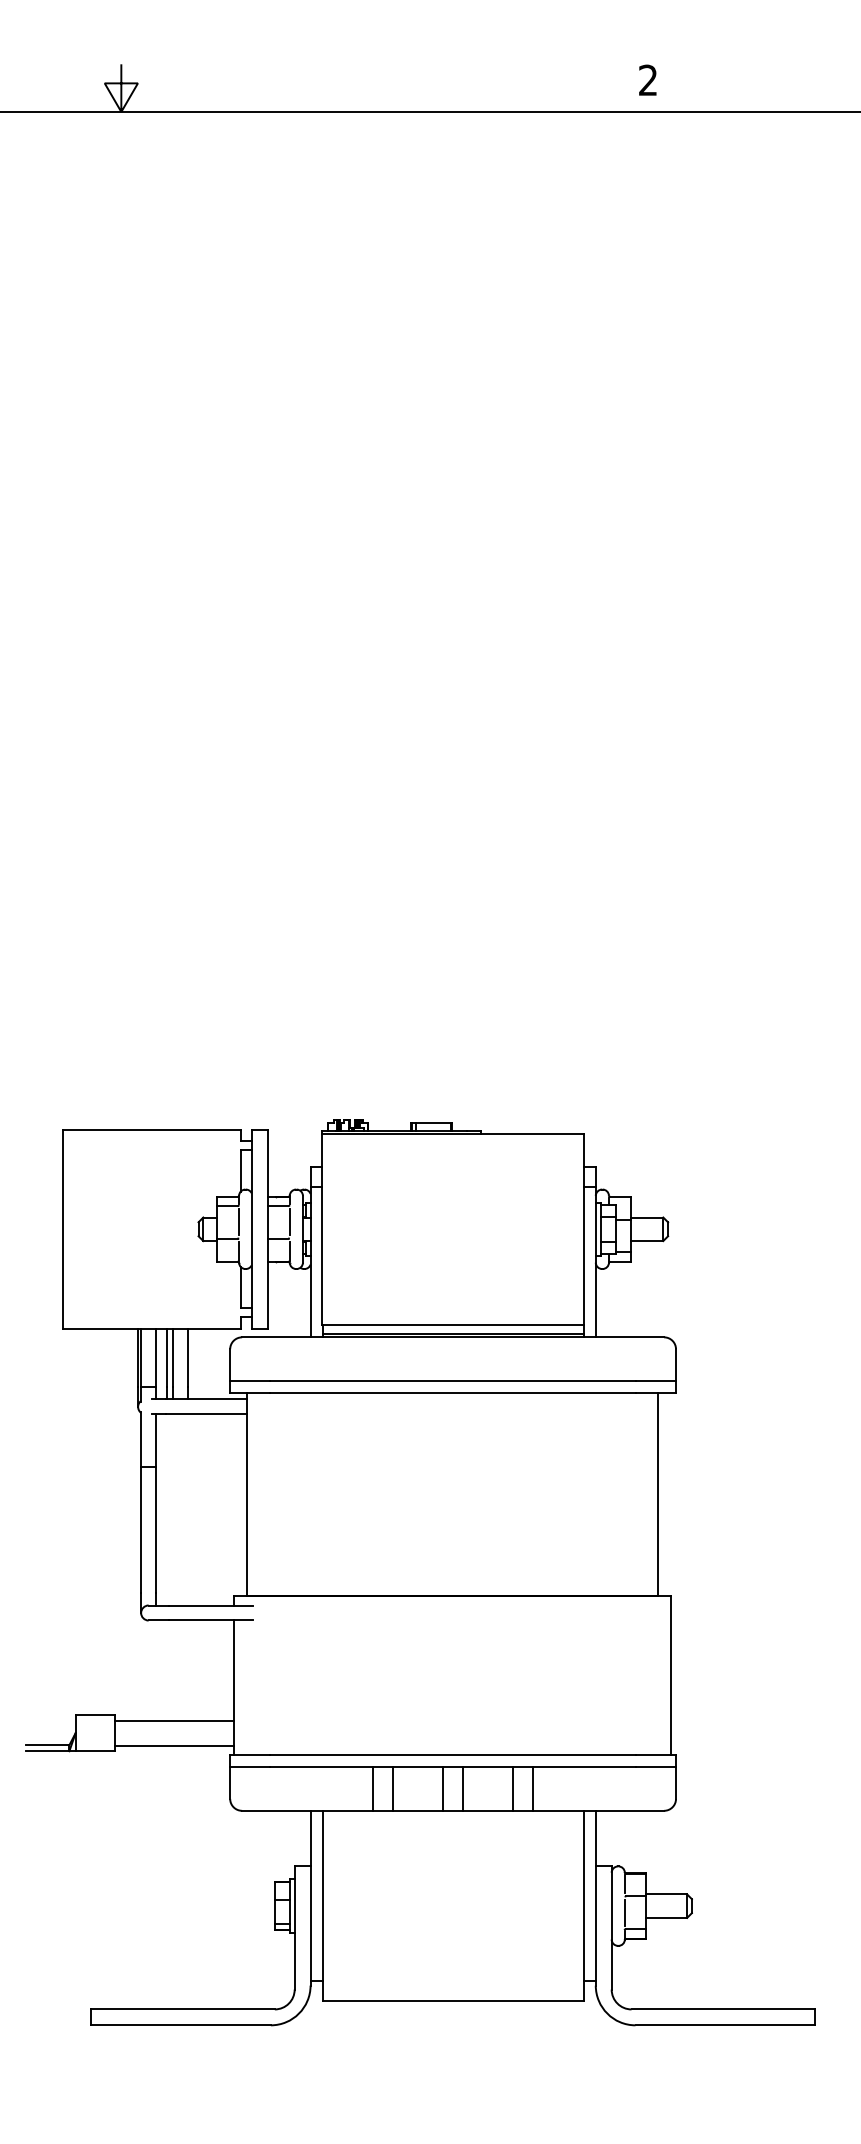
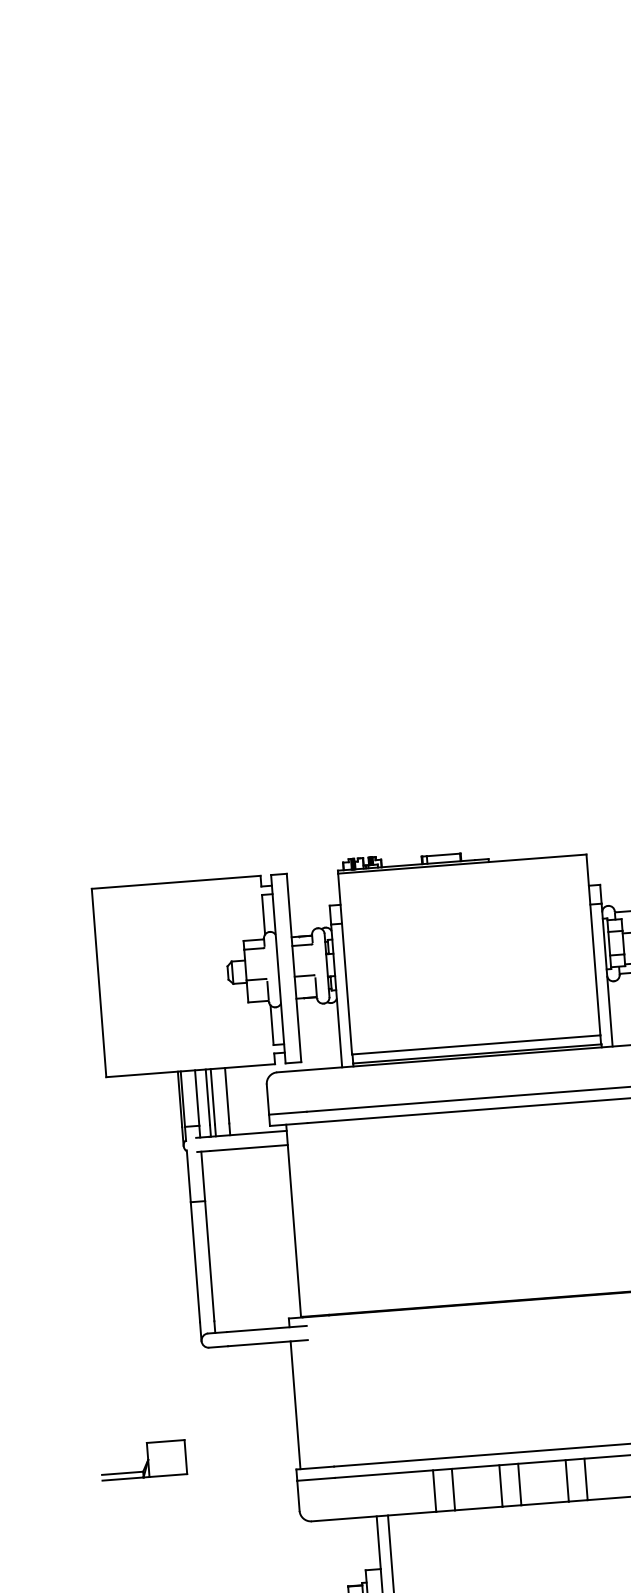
line: (239, 1221) -> (266, 962), removed
line: (289, 1221) -> (313, 959), removed
line: (174, 1721) -> (241, 1441), removed
line: (174, 1745) -> (242, 1464), removed

